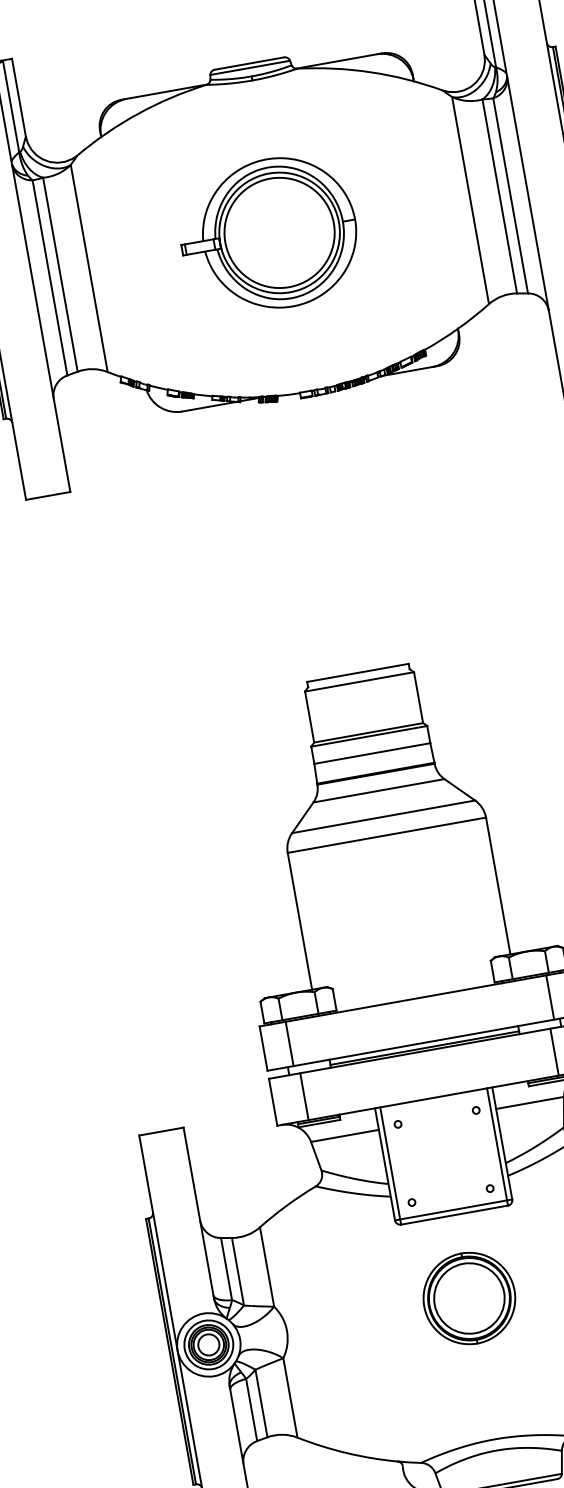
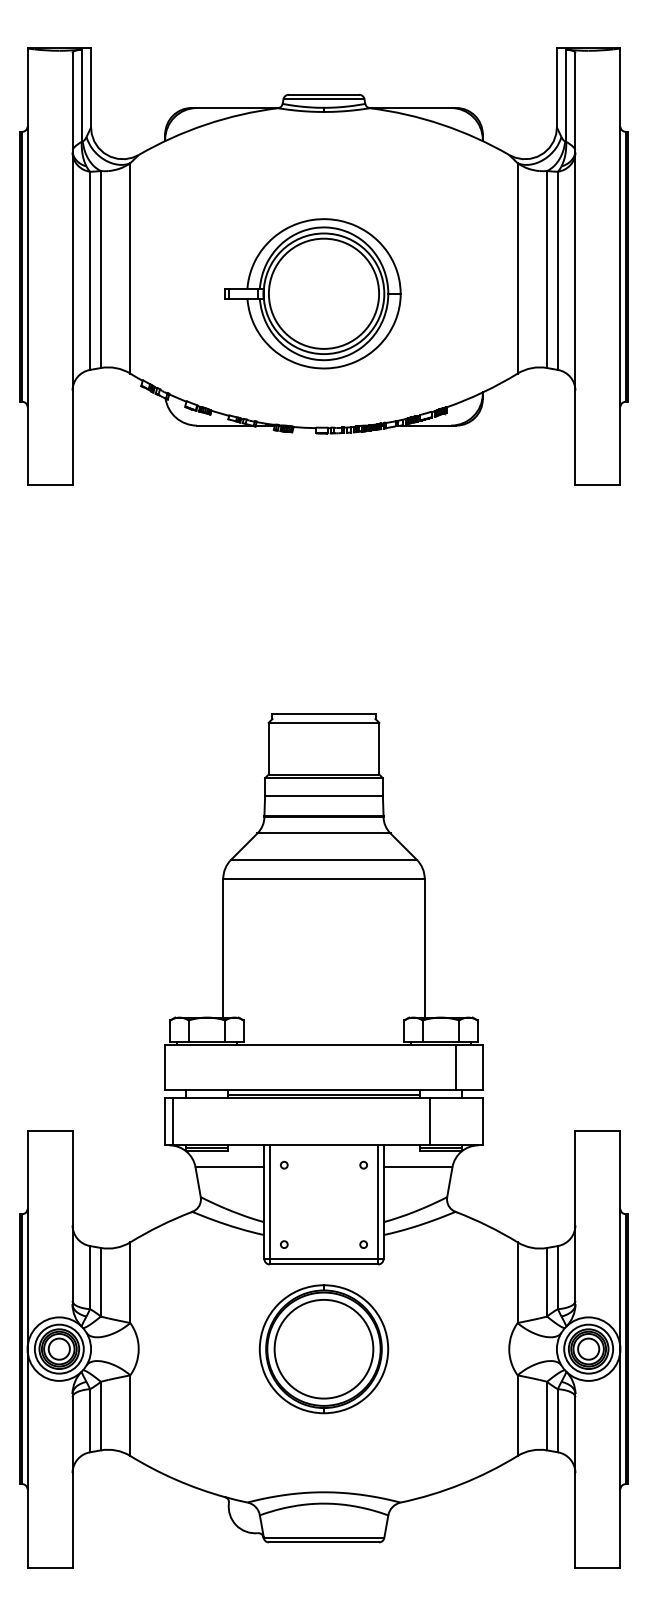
part: (268, 234) -> (312, 293), moved
line: (289, 1043) -> (191, 1066), removed
line: (555, 1052) -> (430, 1121), moved
line: (303, 1096) -> (172, 1121), moved
part: (468, 1297) -> (323, 1348), size x1.4

